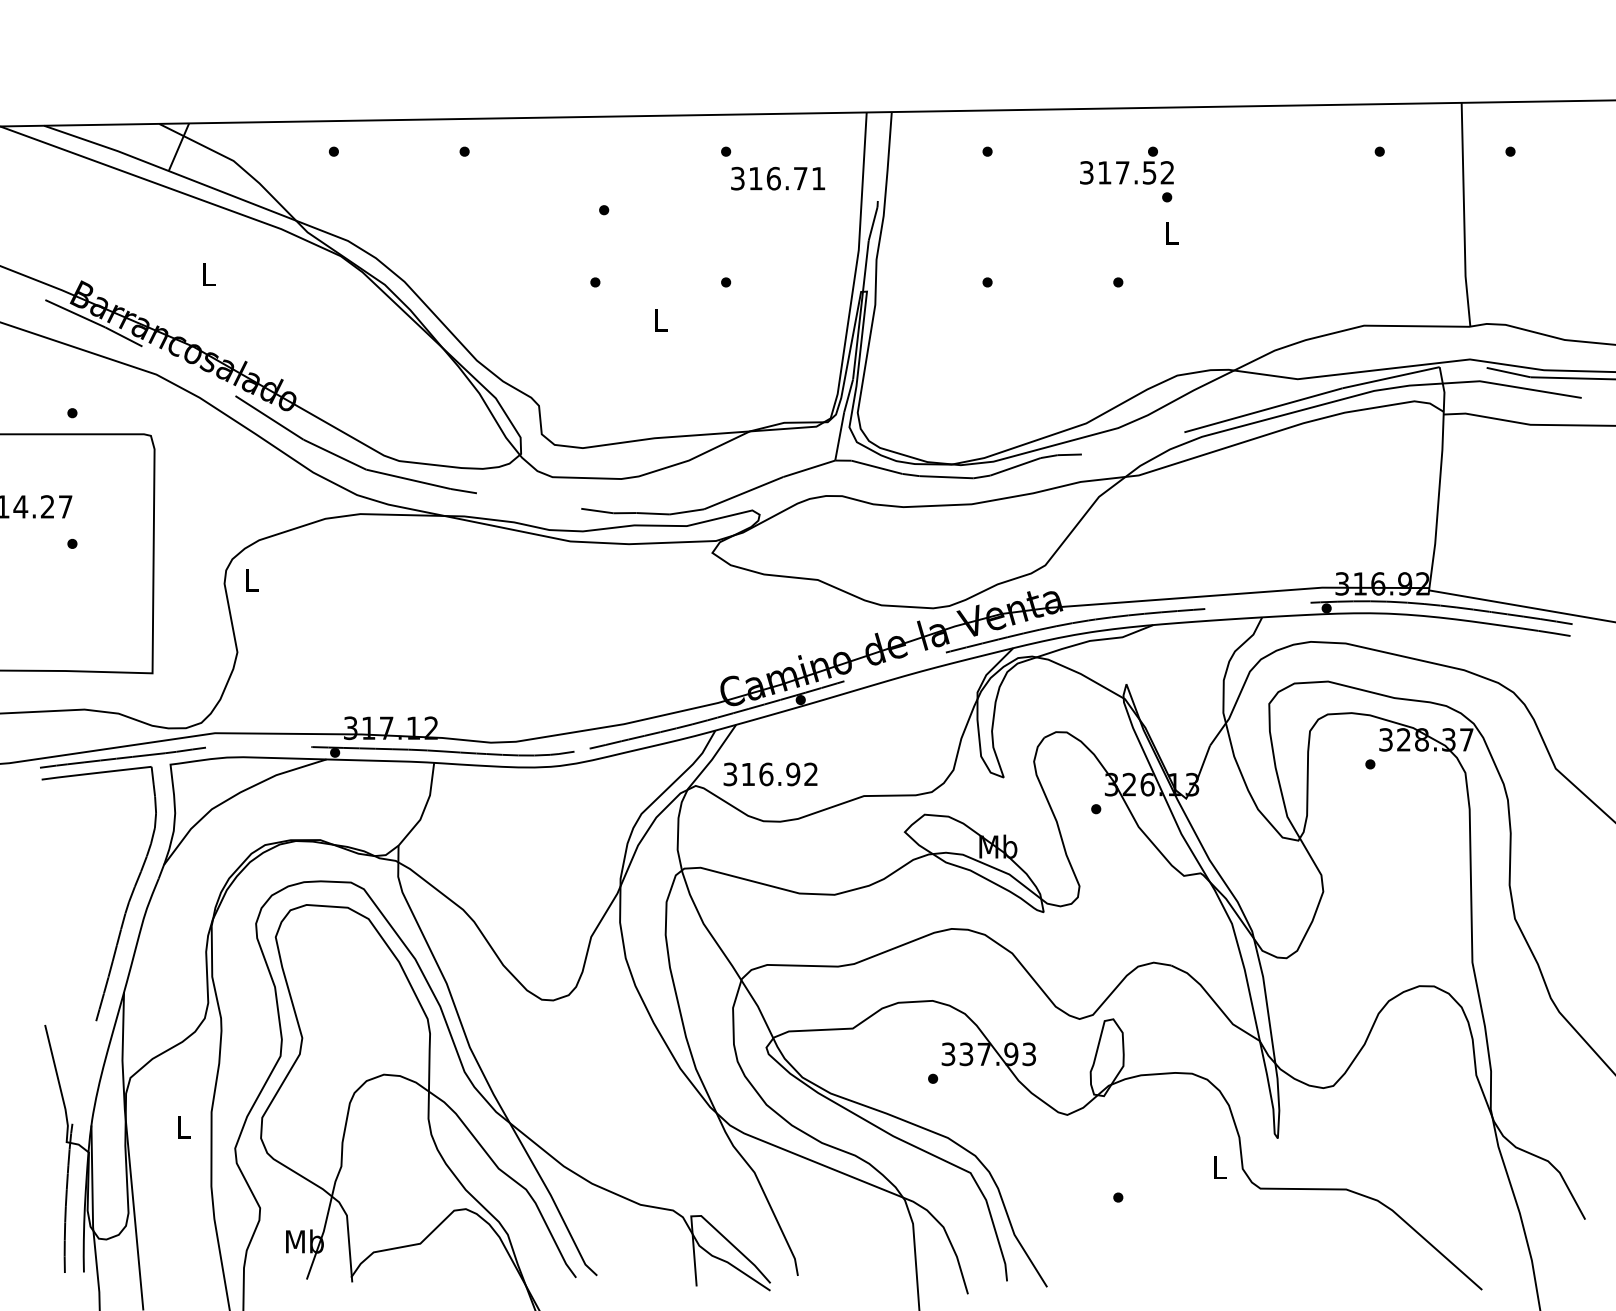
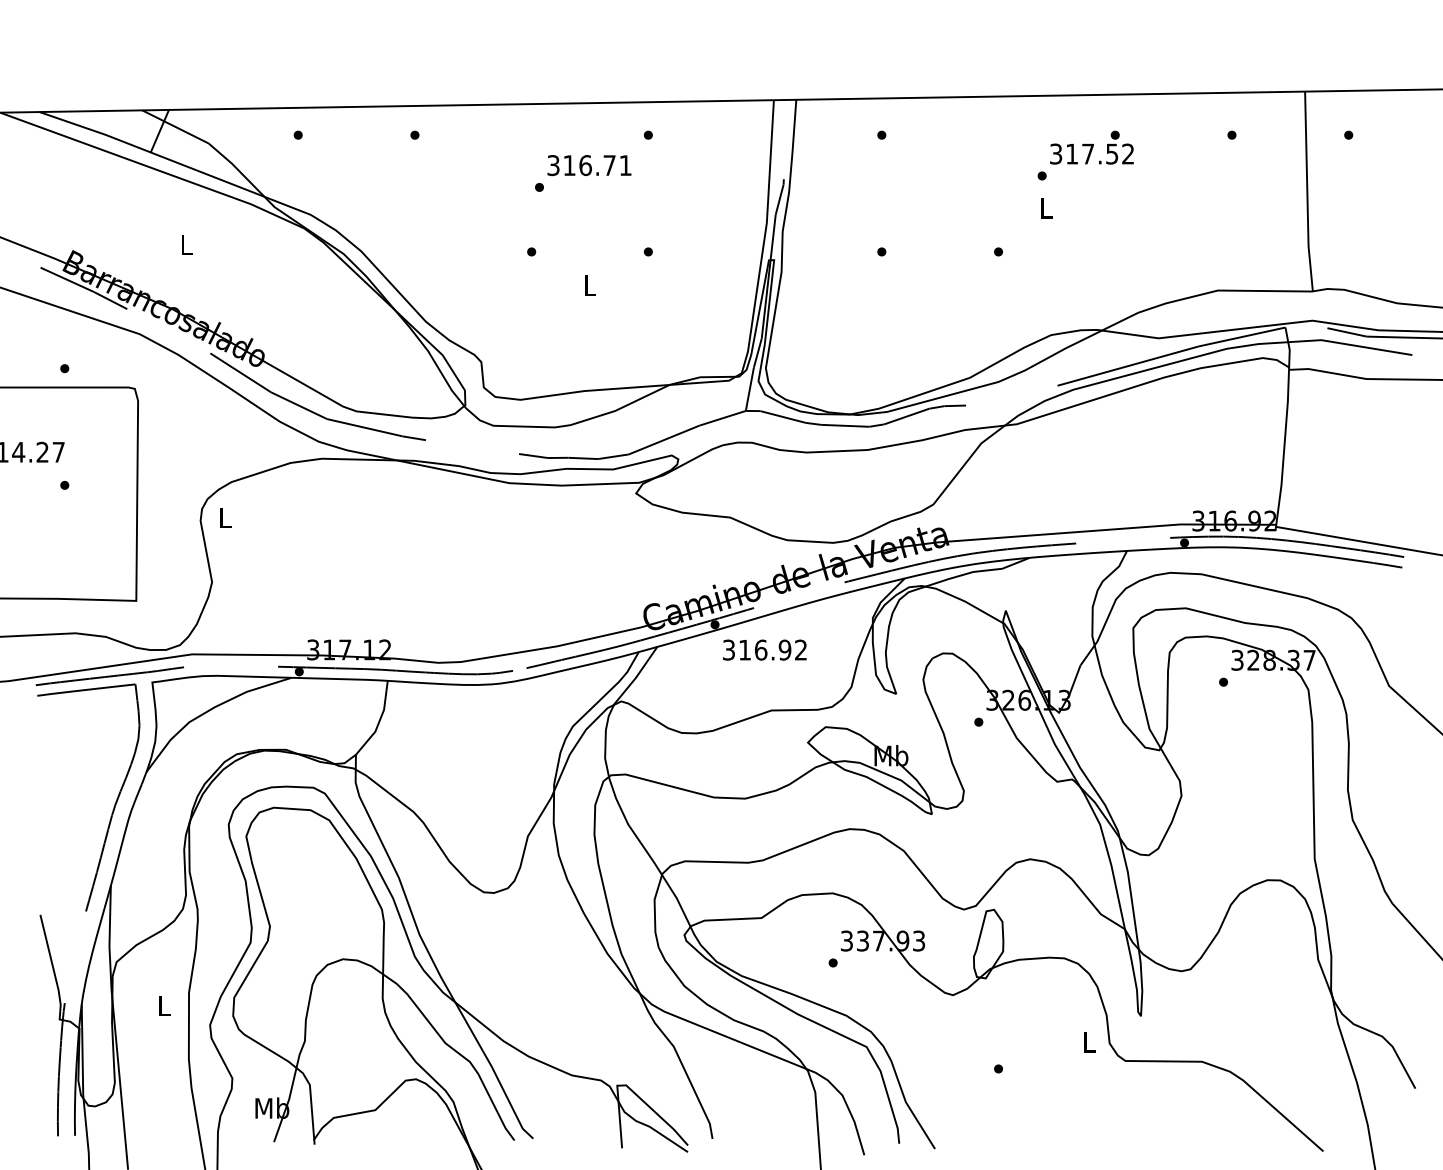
text: (1126, 165) -> (1091, 147), moved
text: (778, 178) -> (589, 165), moved
text: (770, 774) -> (764, 650), moved

